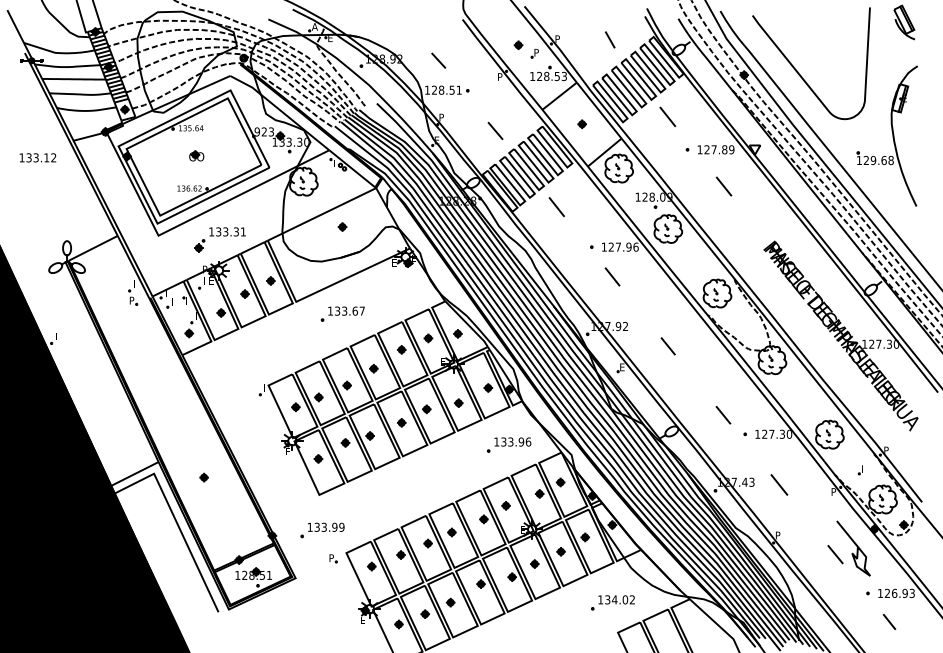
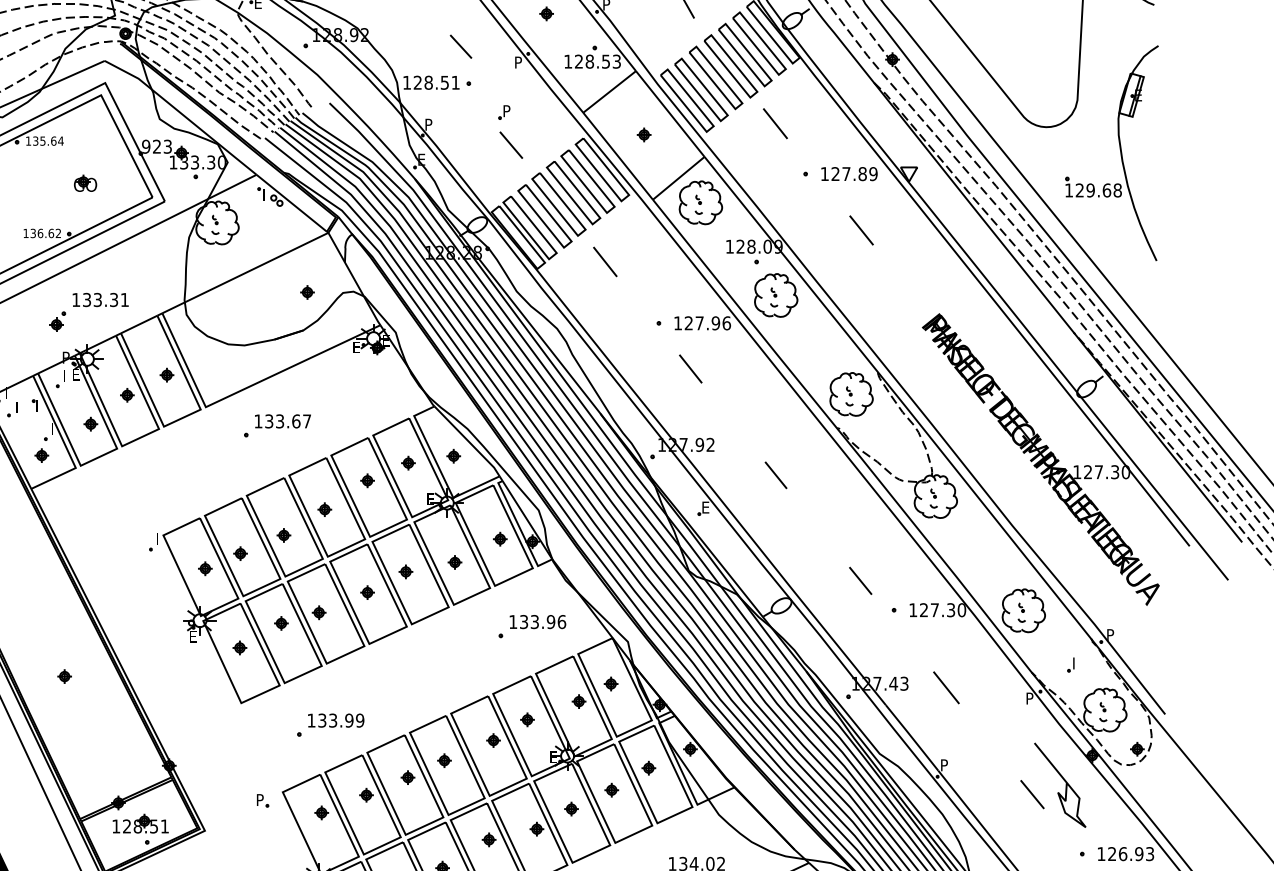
part: (534, 53) -> (503, 112), moved
line: (438, 60) -> (460, 46), moved
part: (196, 155) -> (85, 182), moved
part: (342, 226) -> (307, 291), moved
part: (322, 530) -> (330, 725), moved

